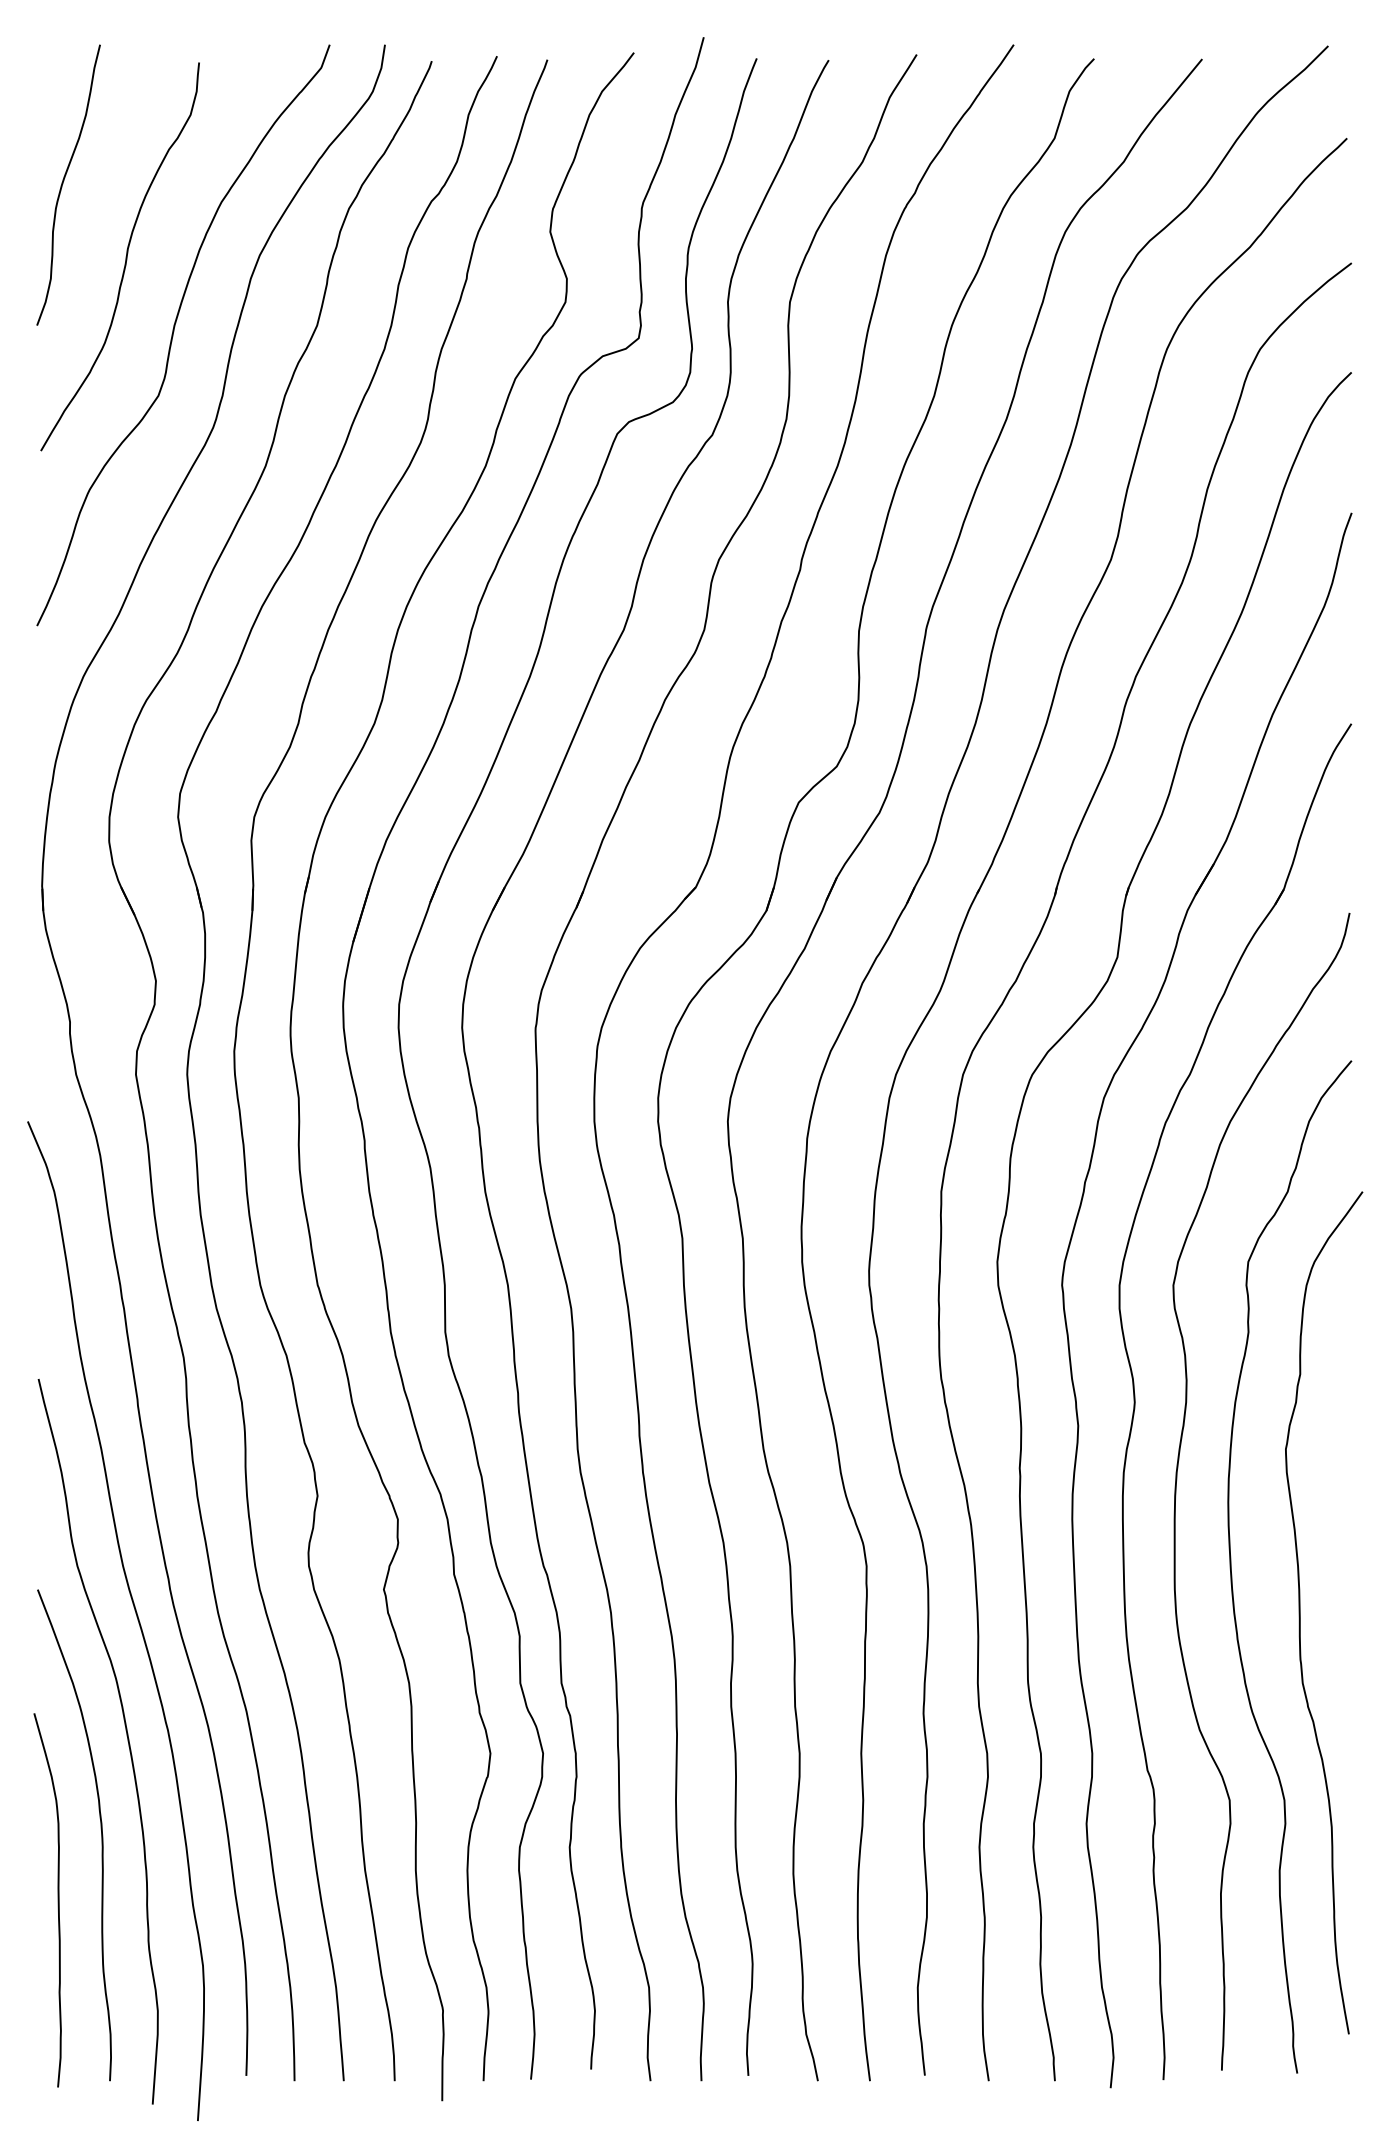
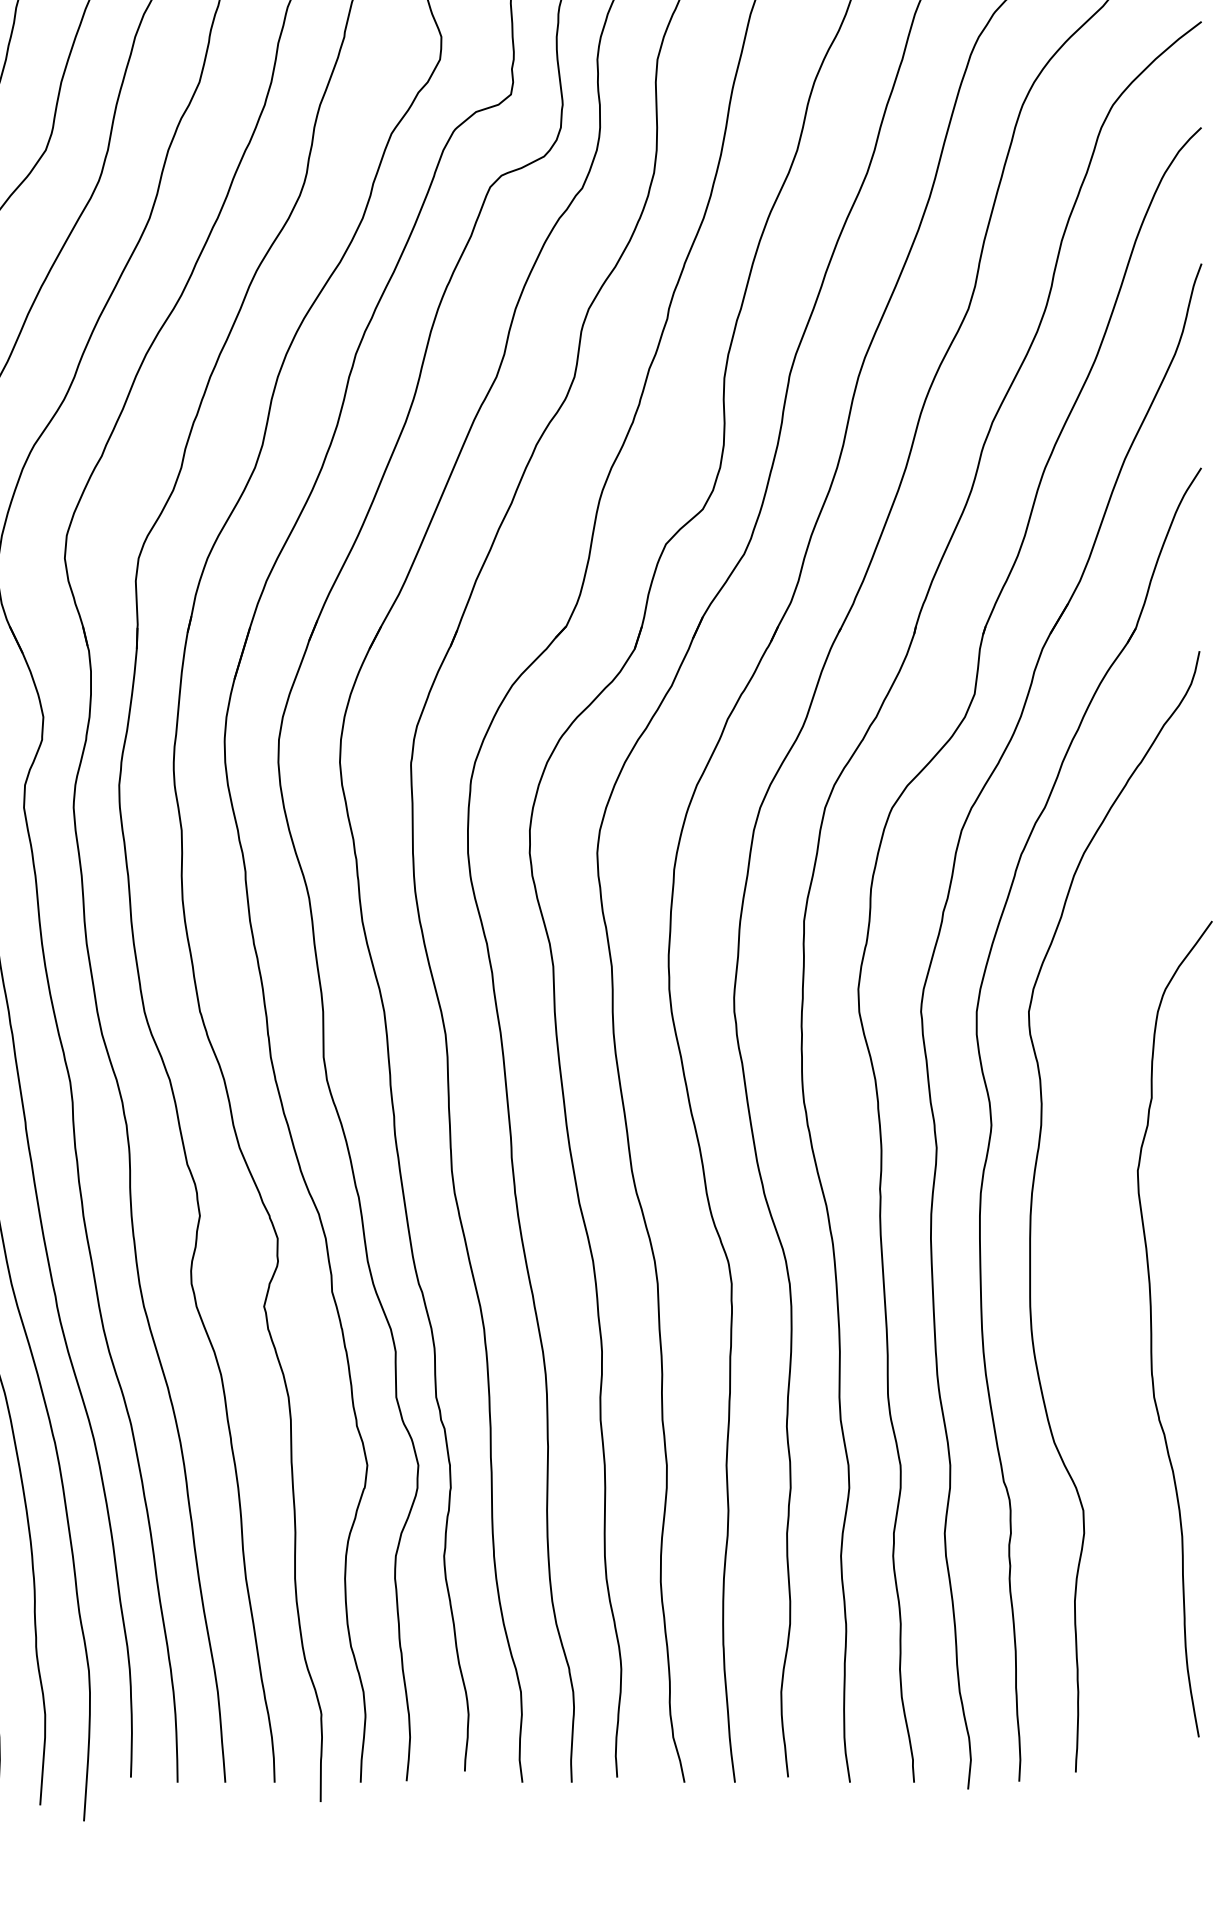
curve: (1232, 1574) -> (1086, 1291), removed

